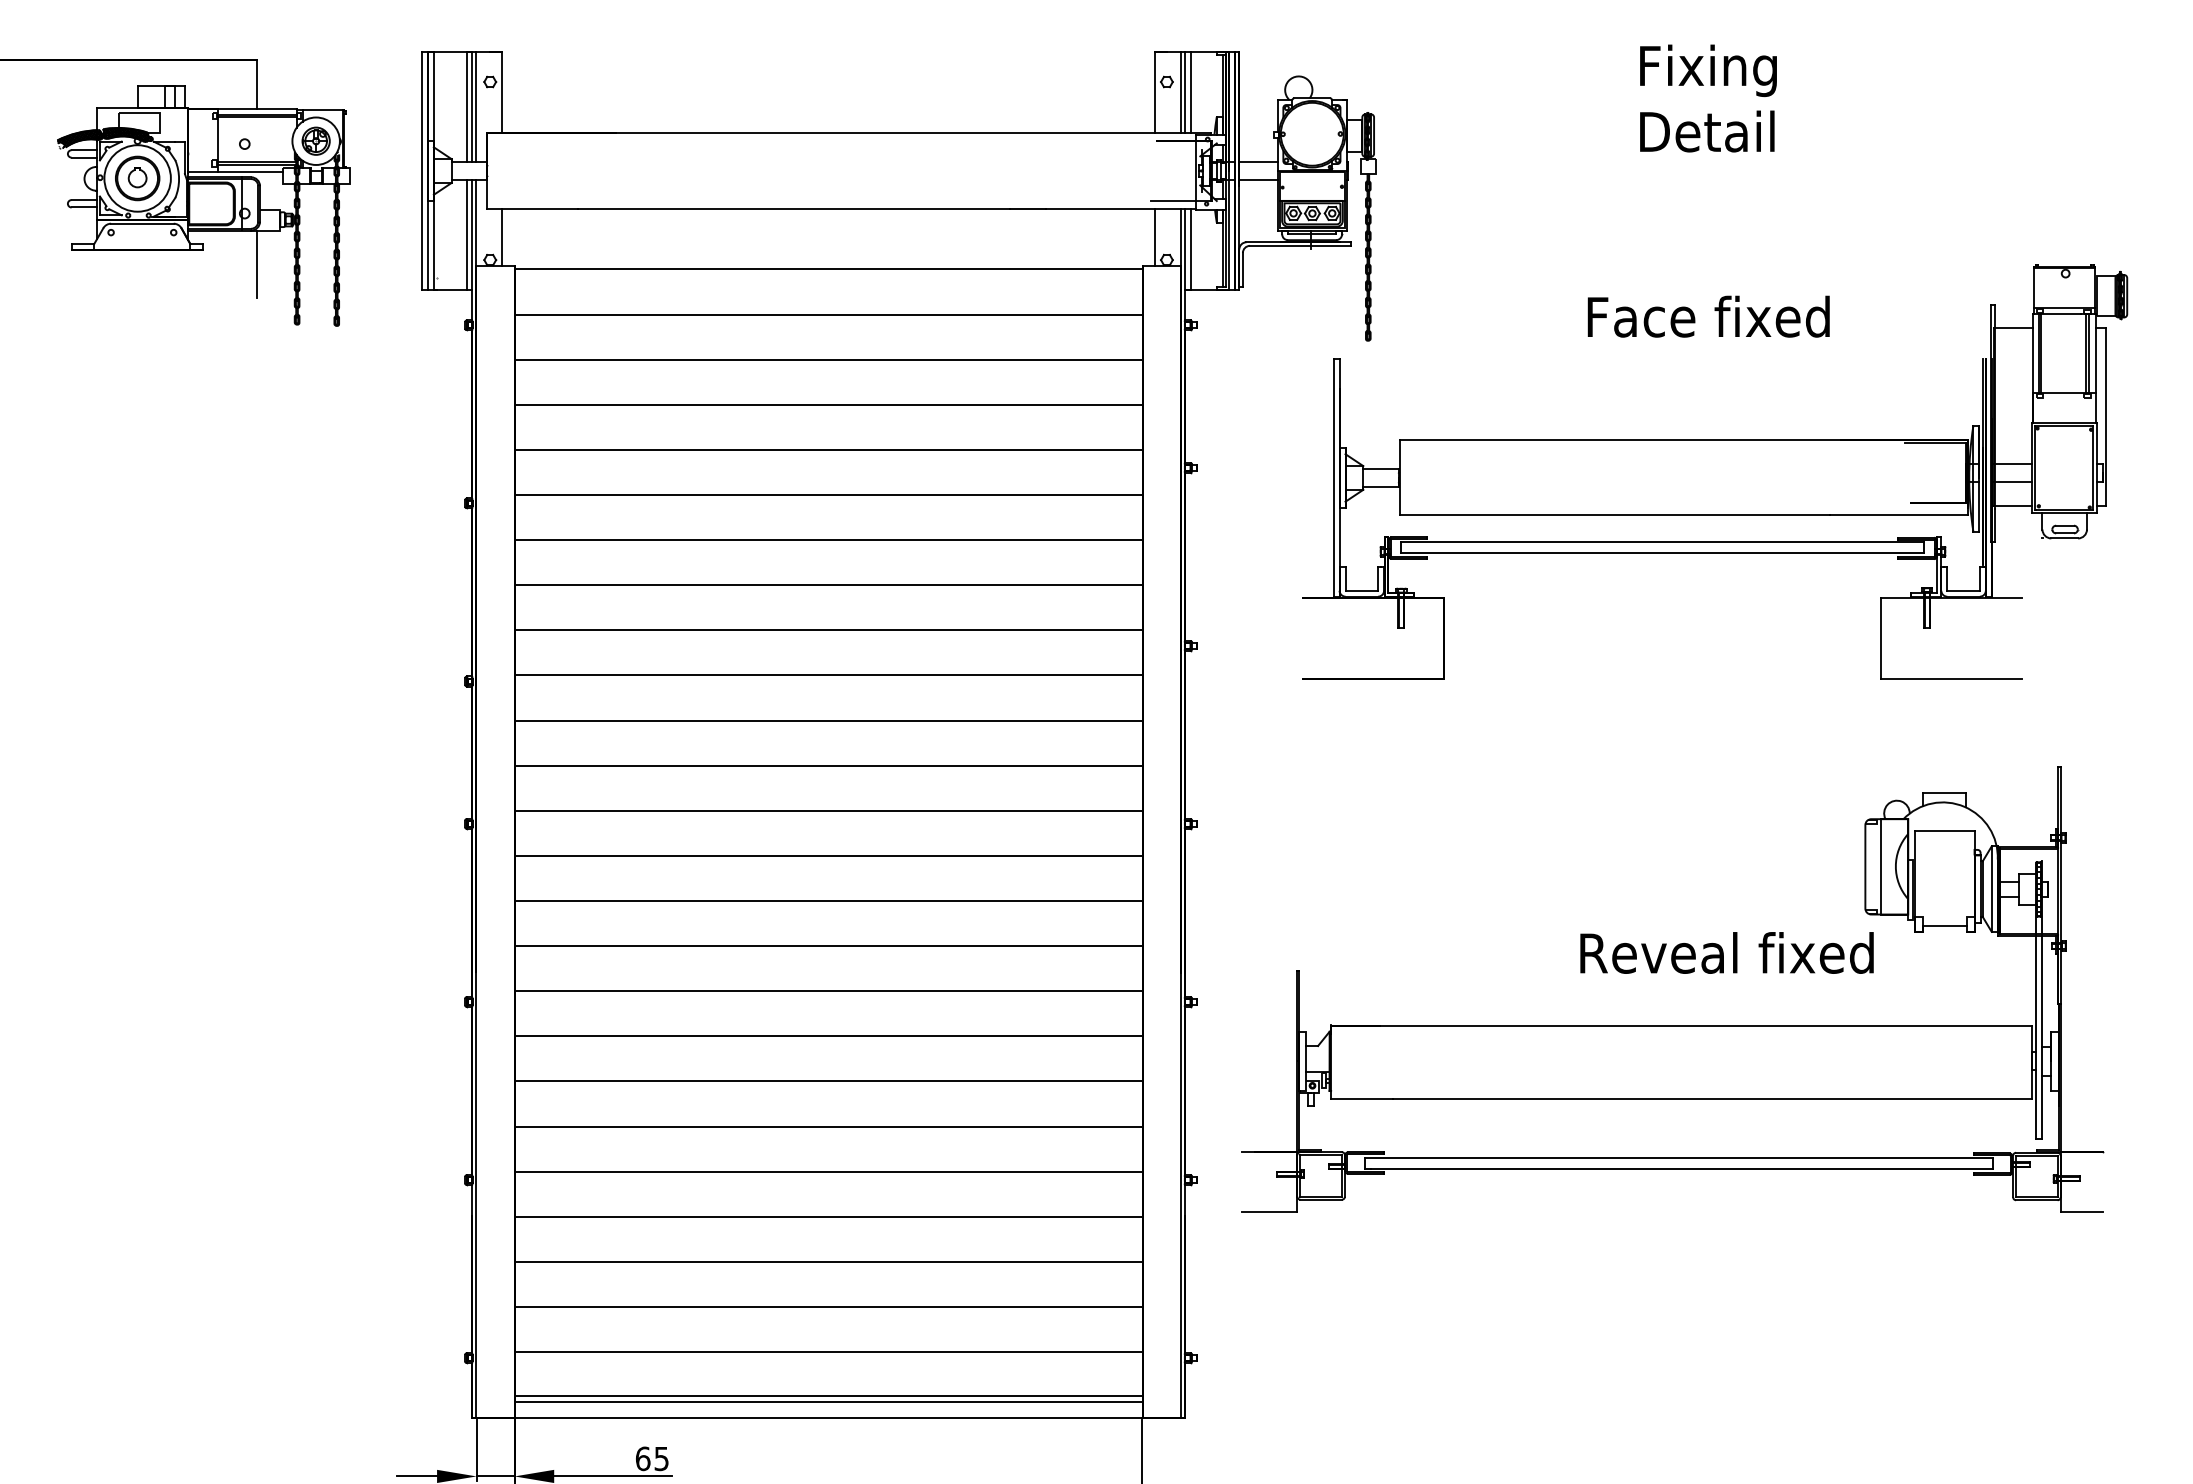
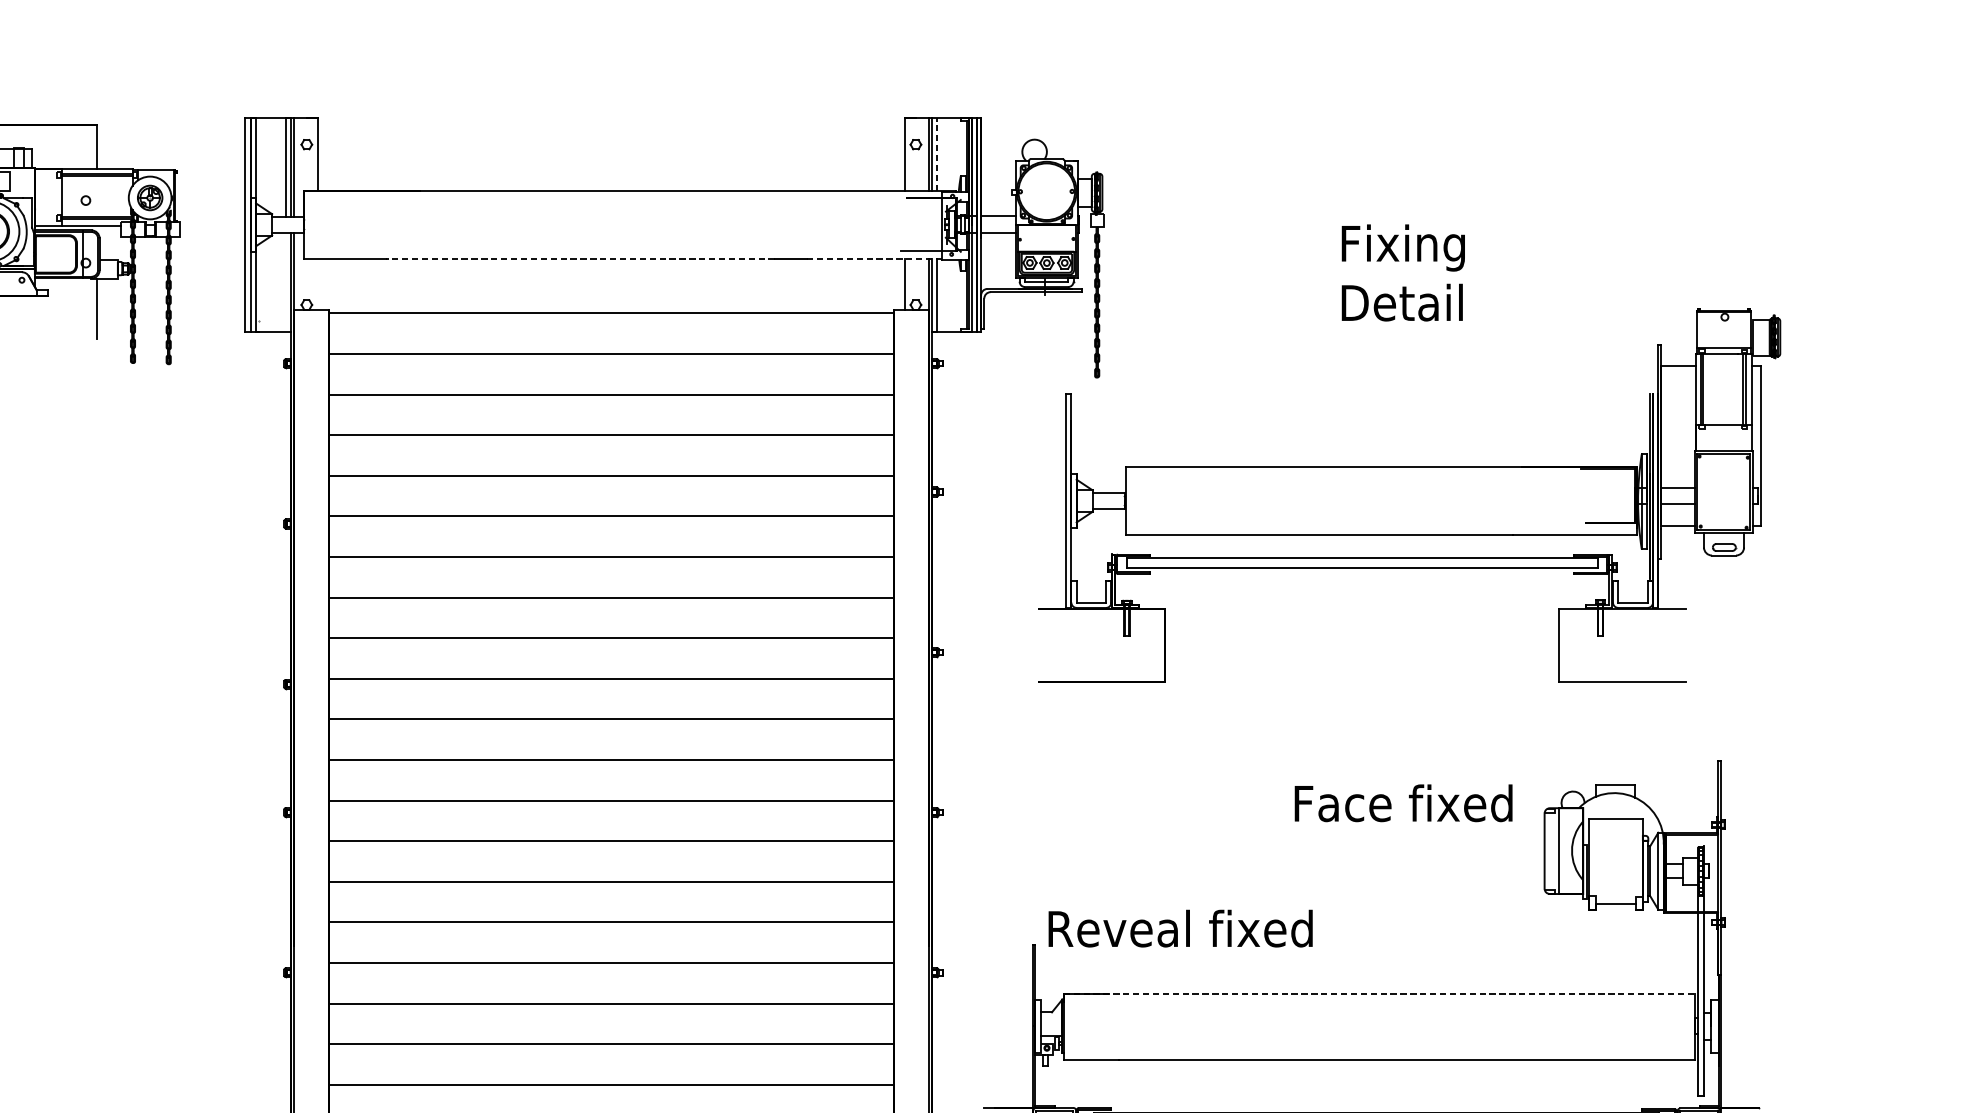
line: (1190, 92) -> (937, 154), solid -> dashed
text: (1708, 98) -> (1403, 272), moved
line: (794, 208) -> (580, 258), solid -> dashed
line: (1121, 208) -> (875, 258), solid -> dashed
line: (466, 234) -> (285, 281), removed
line: (502, 237) -> (317, 284), removed
text: (1708, 316) -> (1403, 803), moved
text: (1726, 952) -> (1180, 928), moved
line: (1682, 1026) -> (1379, 994), solid -> dashed

